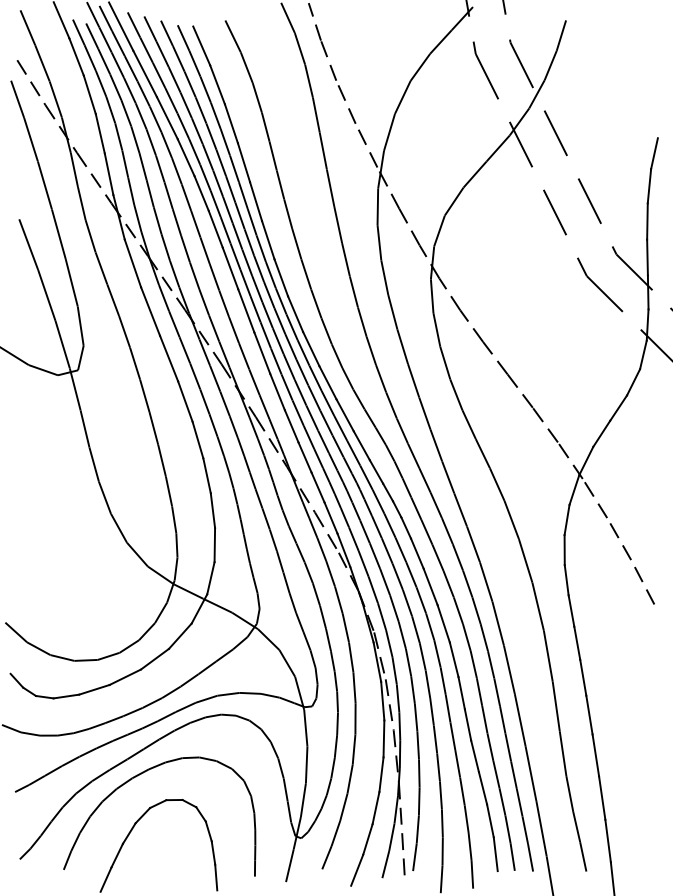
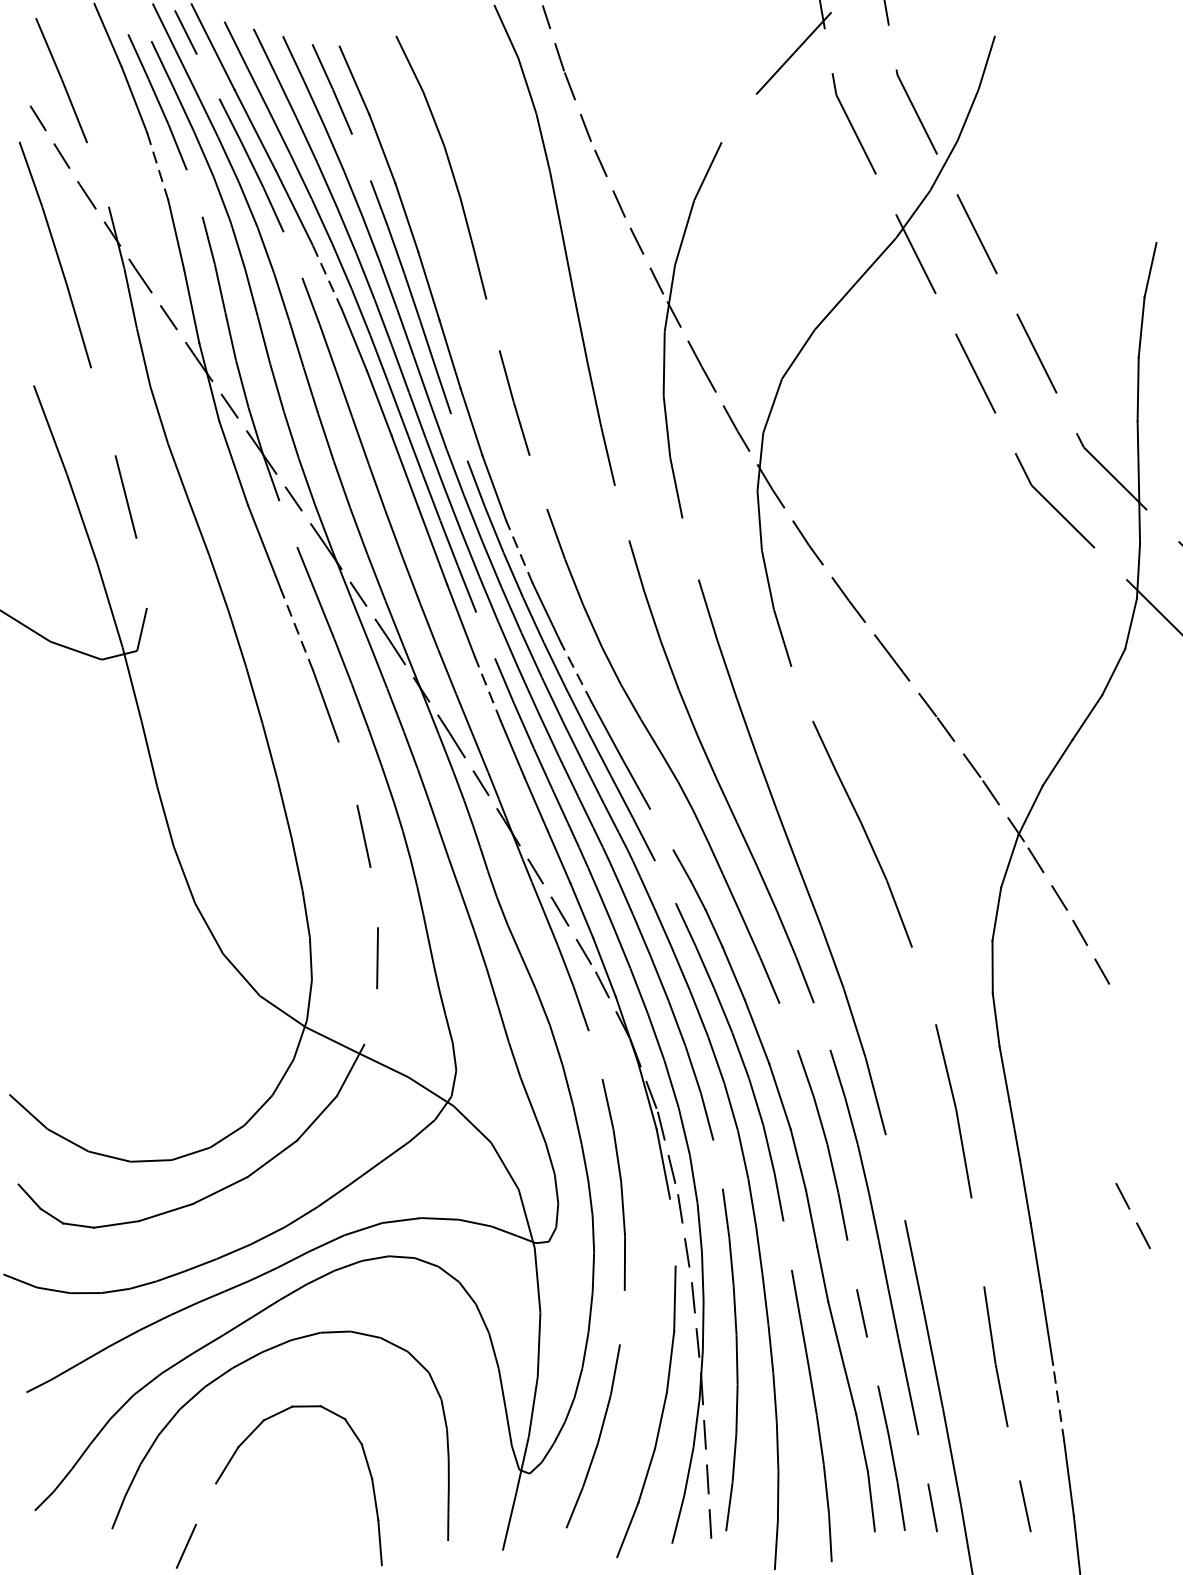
line: (118, 43) -> (208, 76), removed
line: (420, 66) -> (739, 116), removed
line: (205, 89) -> (361, 157), removed
line: (89, 94) -> (157, 166), solid -> dashed
line: (55, 99) -> (97, 174), removed
line: (110, 109) -> (194, 192), removed
line: (166, 145) -> (292, 255), removed
line: (185, 157) -> (326, 276), solid -> dashed
line: (280, 184) -> (493, 324), removed
line: (58, 234) -> (102, 412), removed
line: (260, 248) -> (457, 436), removed
line: (306, 274) -> (538, 482), removed
line: (353, 291) -> (621, 512), removed
line: (164, 298) -> (289, 524), removed
line: (392, 311) -> (689, 547), removed
line: (295, 313) -> (519, 551), solid -> dashed
line: (80, 325) -> (141, 572), removed
line: (169, 358) -> (297, 630), solid -> dashed
line: (275, 361) -> (484, 635), removed
line: (327, 382) -> (575, 672), solid -> dashed
line: (277, 392) -> (487, 689), solid -> dashed
line: (456, 394) -> (802, 693), removed
line: (197, 439) -> (347, 772), removed
line: (376, 471) -> (661, 828), removed
line: (378, 501) -> (665, 881), removed
line: (212, 510) -> (373, 897), removed
line: (525, 560) -> (923, 985), removed
line: (210, 578) -> (369, 1016), removed
line: (642, 582) -> (1129, 1210), moved
line: (448, 583) -> (788, 1025), removed
line: (467, 583) -> (821, 1025), removed
line: (338, 599) -> (595, 1053), removed
line: (408, 662) -> (718, 1164), removed
line: (508, 669) -> (893, 1176), removed
line: (382, 700) -> (672, 1231), removed
line: (555, 706) -> (976, 1241), removed
line: (447, 708) -> (786, 1245), removed
line: (484, 719) -> (851, 1264), removed
line: (353, 749) -> (621, 1317), removed
line: (496, 774) -> (872, 1361), removed
line: (602, 798) -> (1059, 1403), solid -> dashed
line: (576, 826) -> (1013, 1452), removed
line: (525, 829) -> (923, 1458), removed
line: (116, 855) -> (204, 1503), removed

